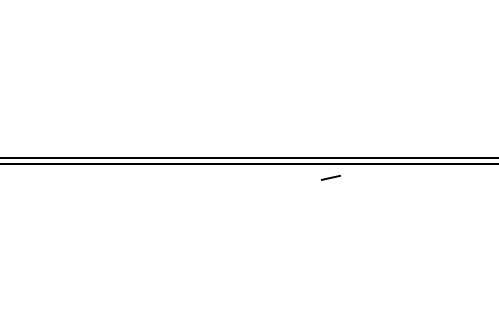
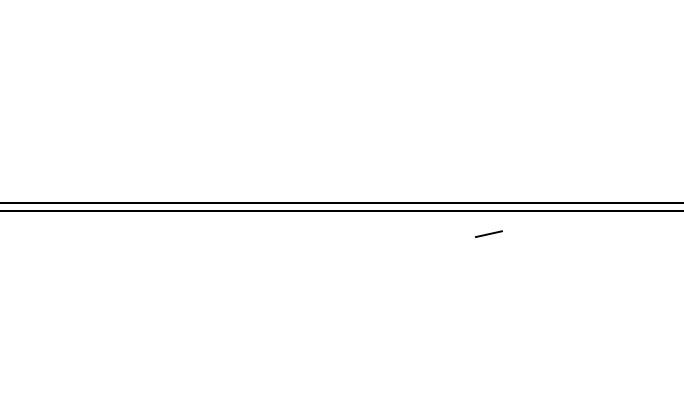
line: (330, 177) -> (488, 233), moved

